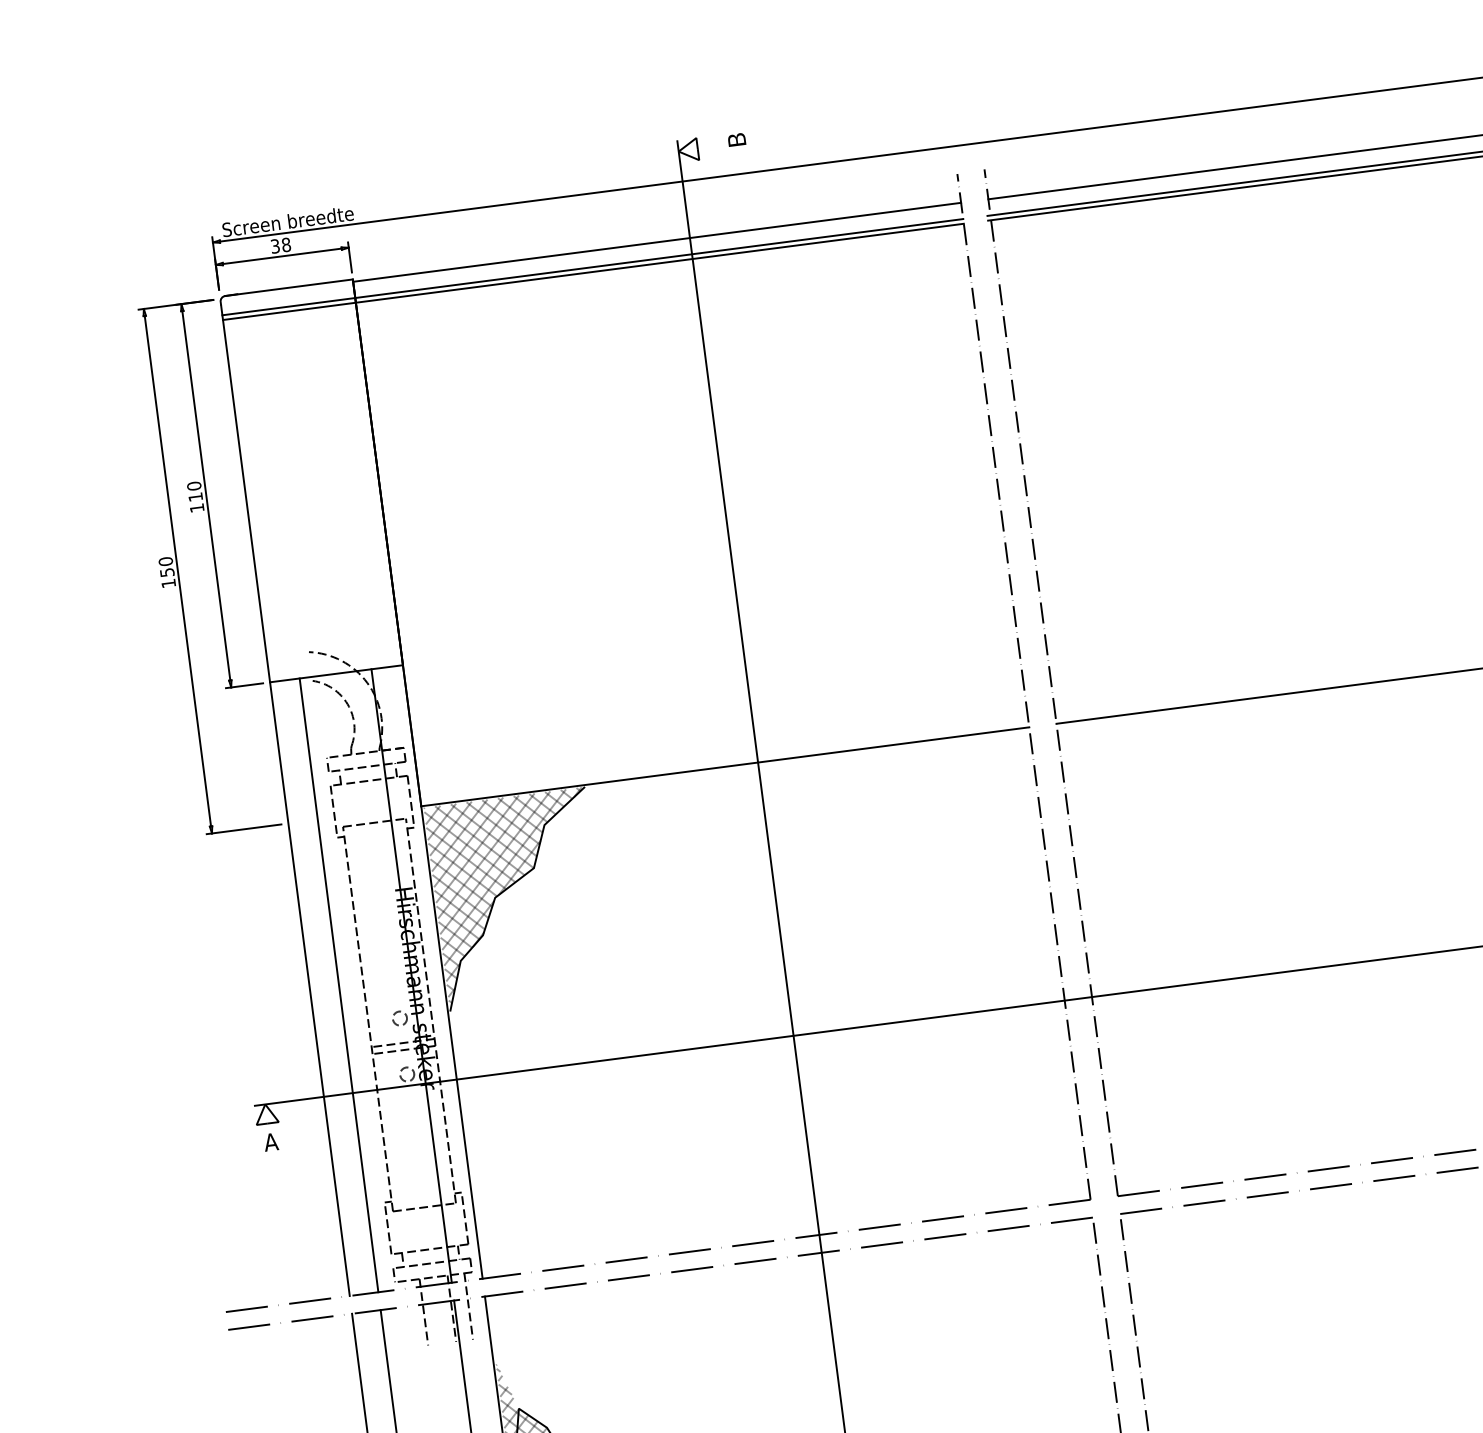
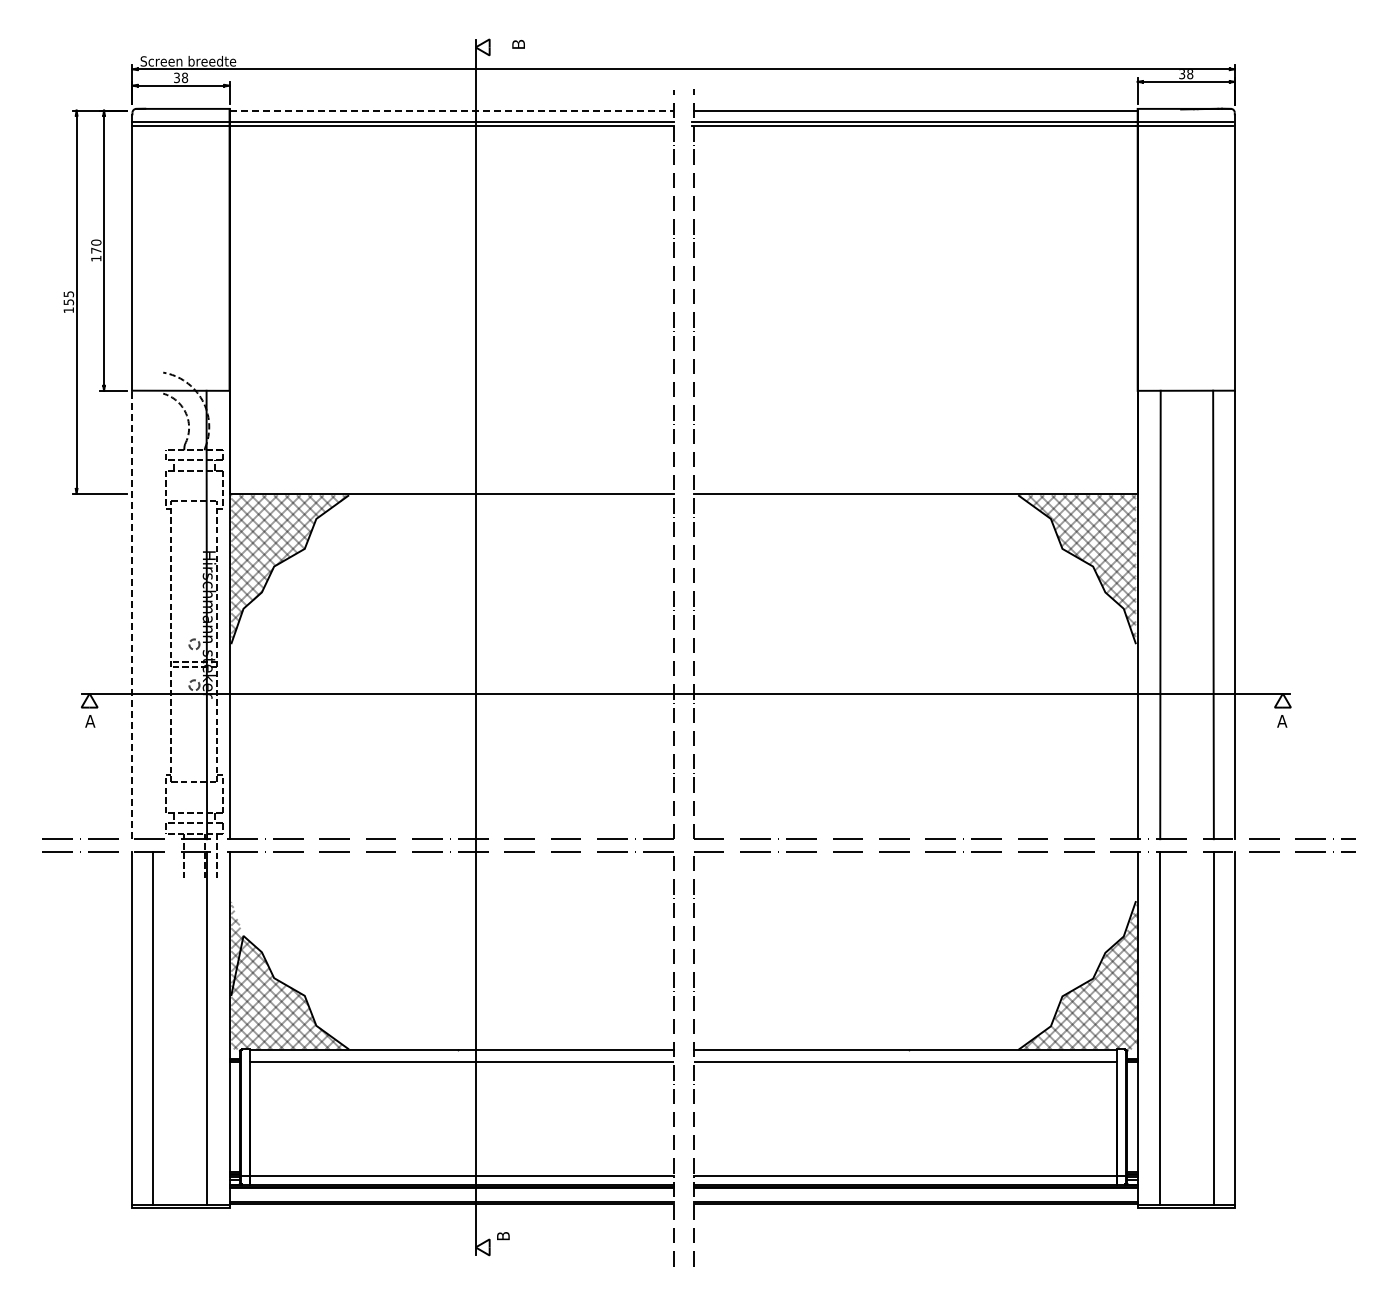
line: (658, 242) -> (452, 110), solid -> dashed
text: (195, 496) -> (96, 250), 110 -> 170
text: (165, 562) -> (68, 294), 150 -> 155
line: (338, 984) -> (153, 614), removed
line: (309, 988) -> (132, 614), solid -> dashed

